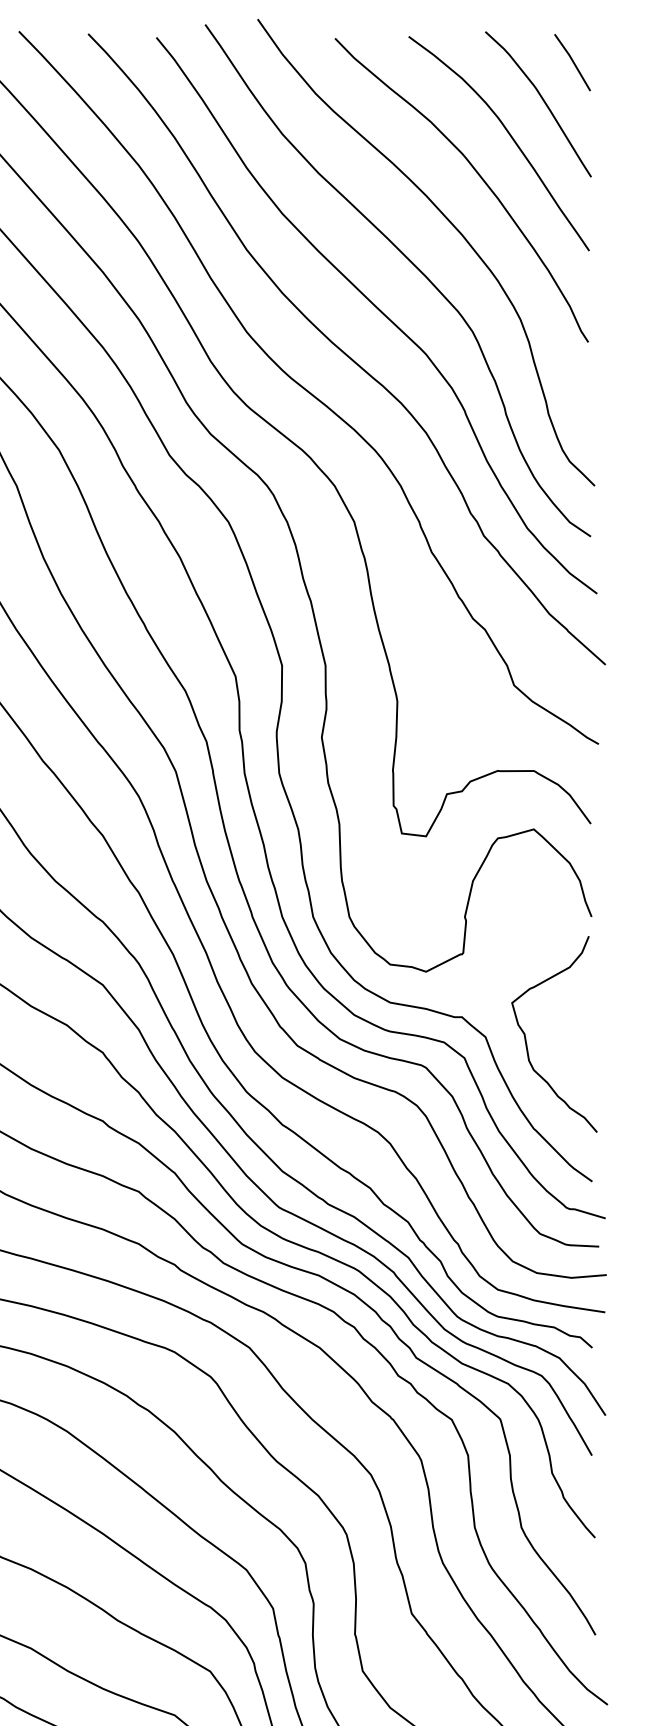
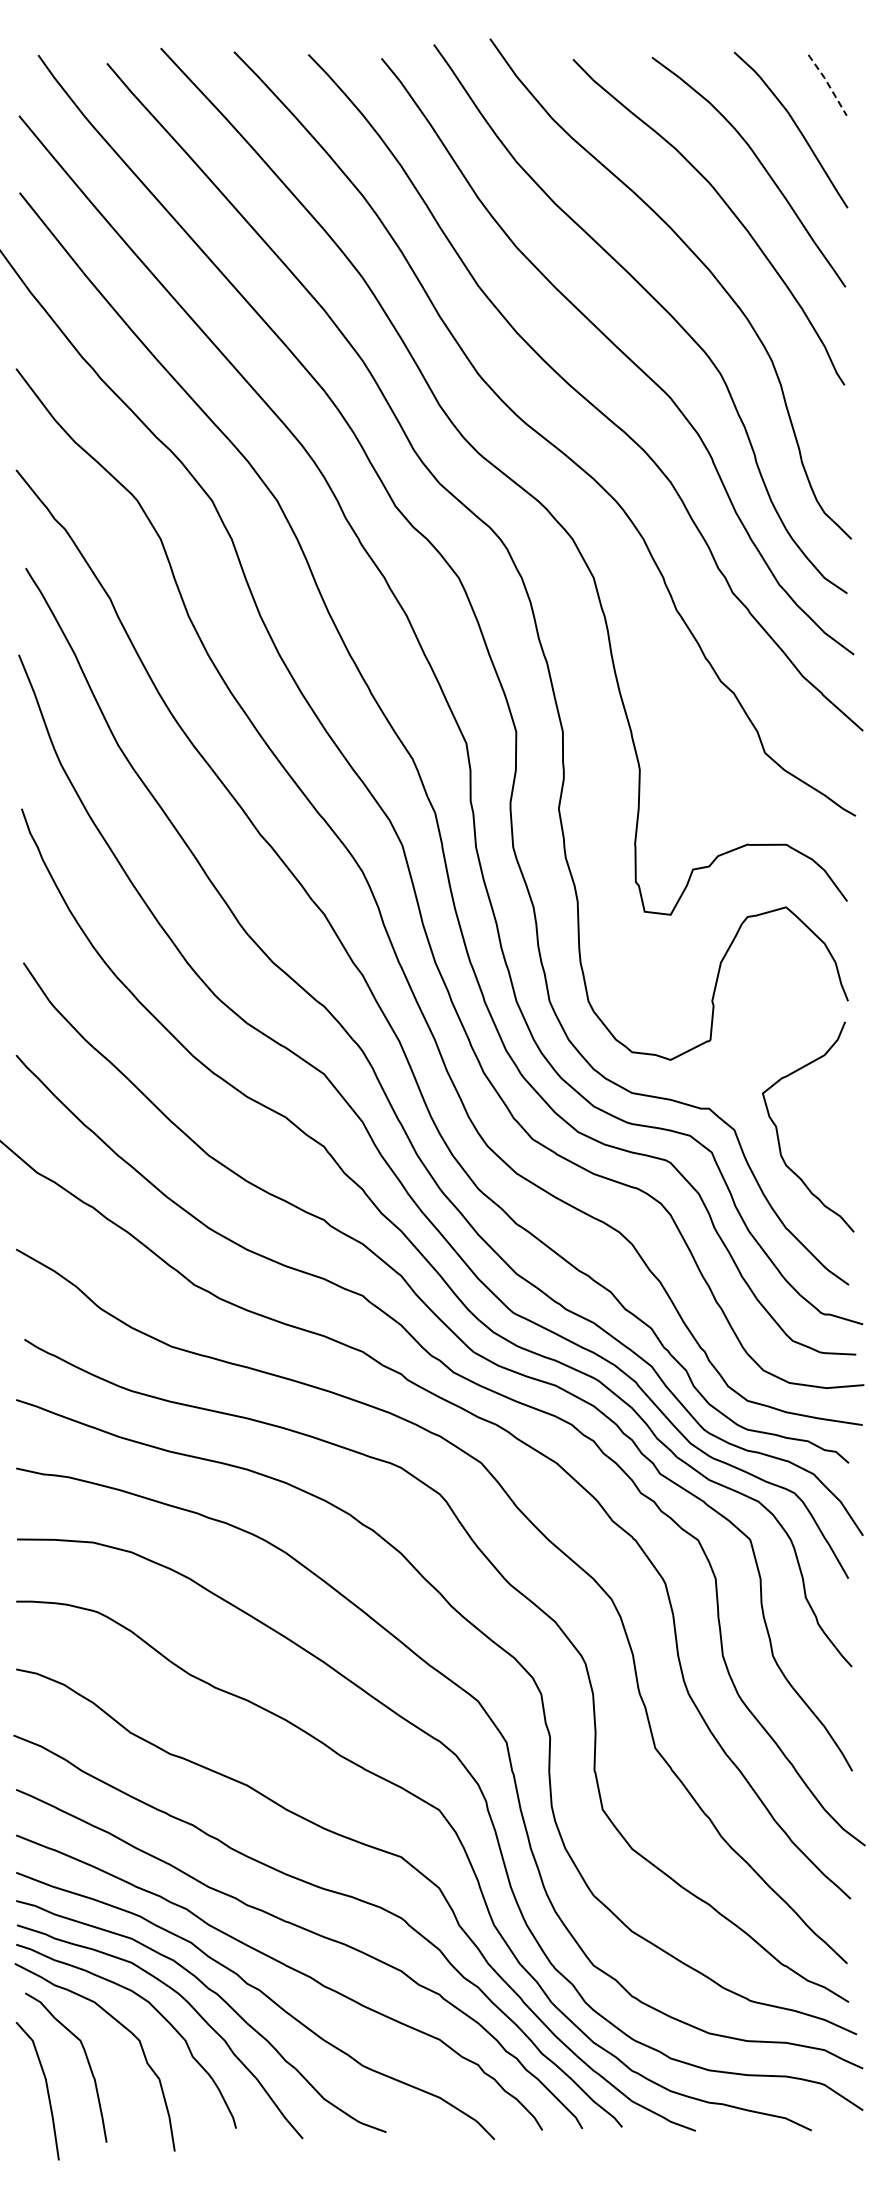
line: (573, 61) -> (828, 84), solid -> dashed

